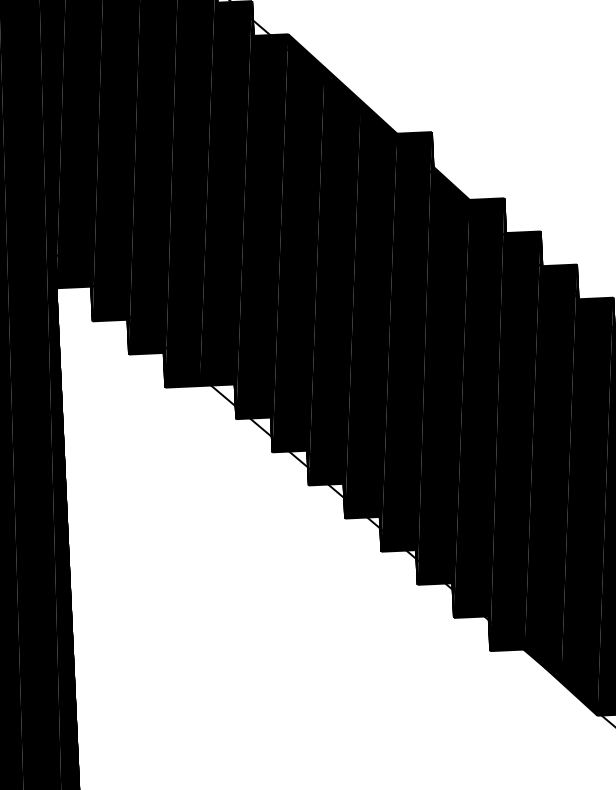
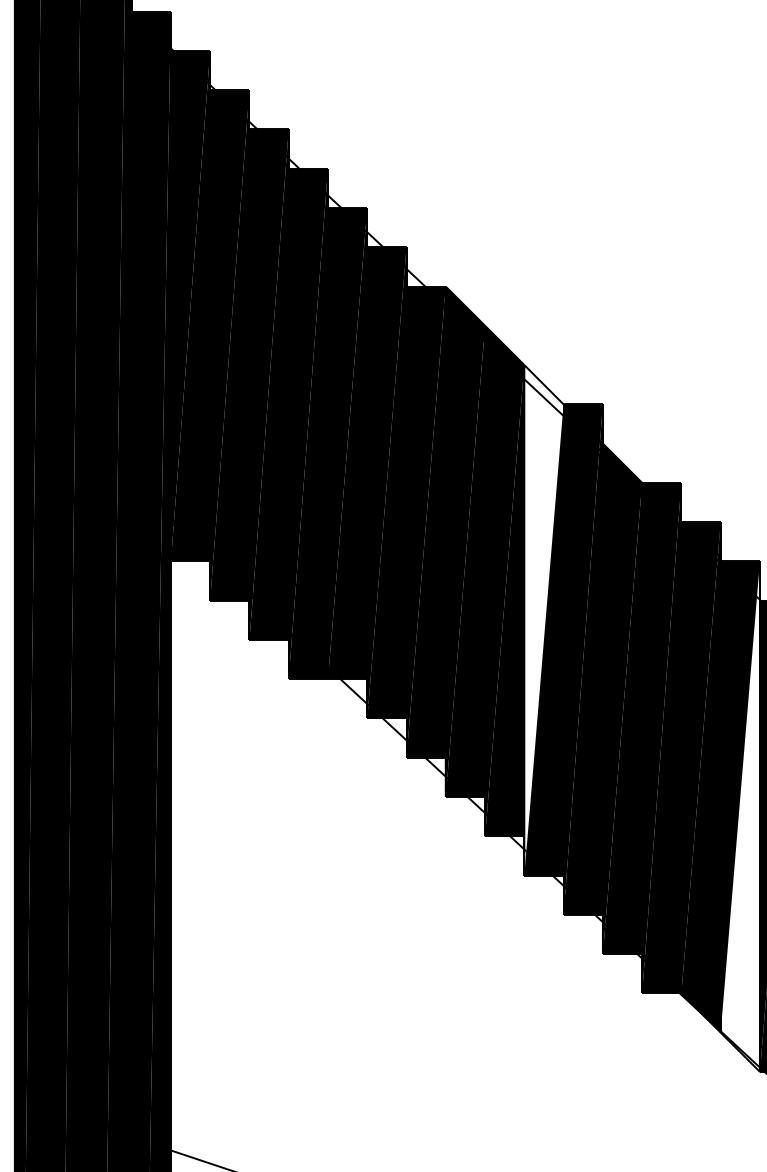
fill: (388, 325) -> (543, 620), removed
fill: (569, 490) -> (739, 816), removed

